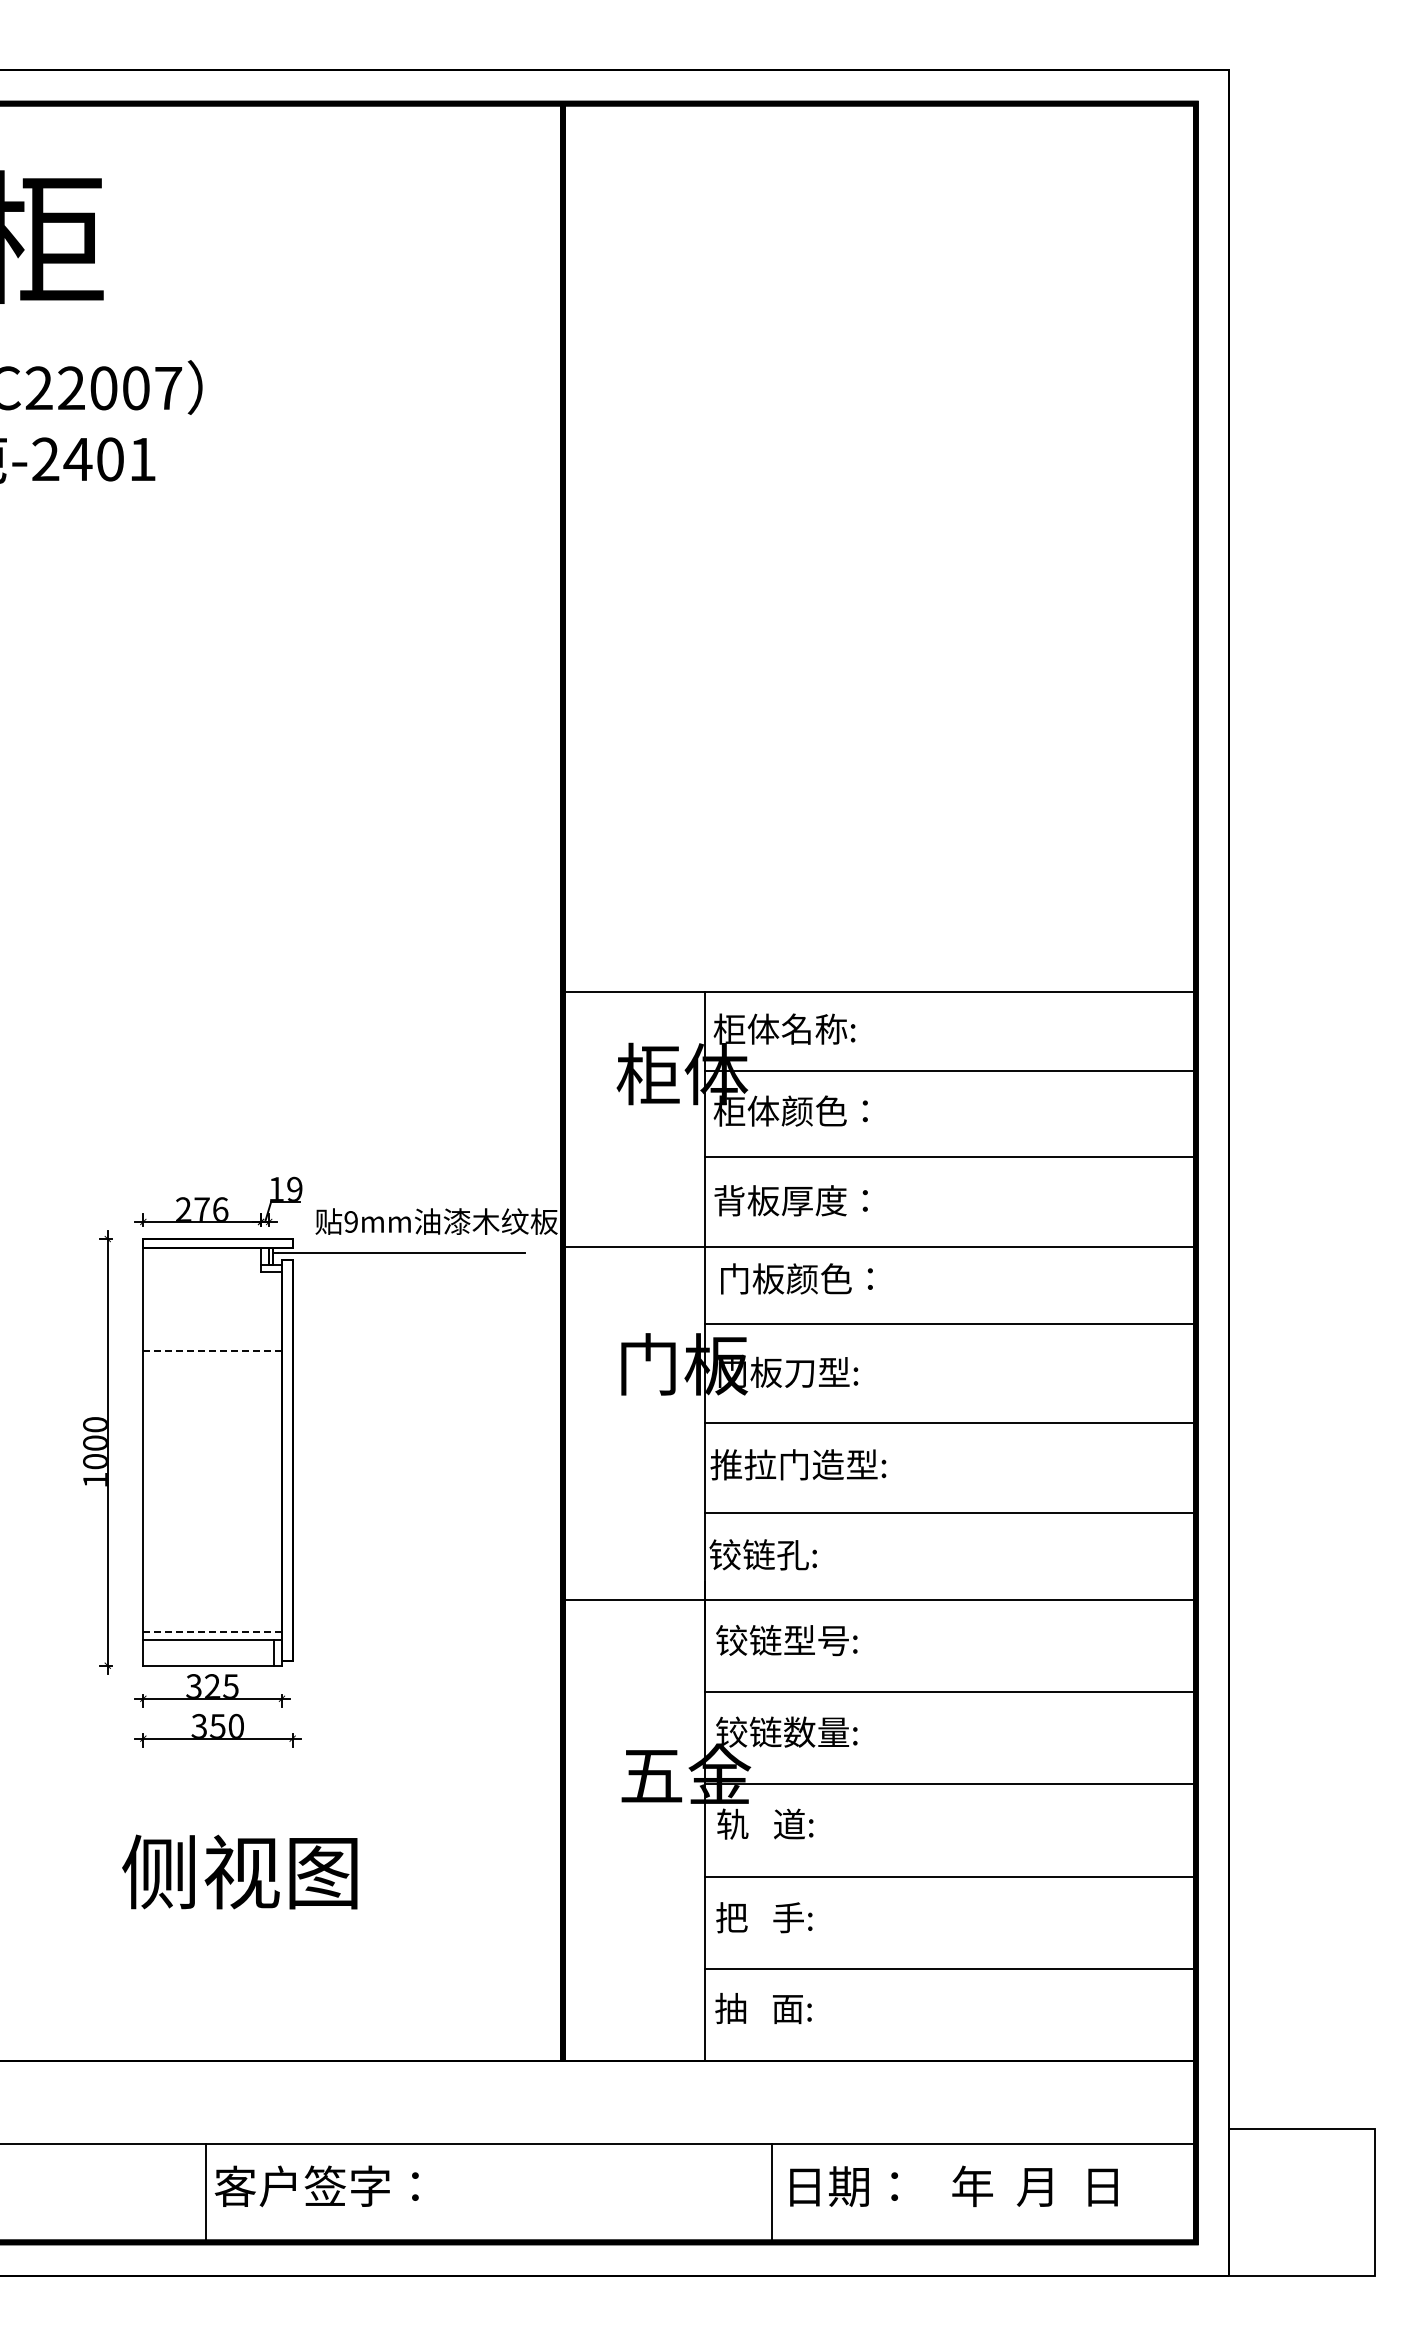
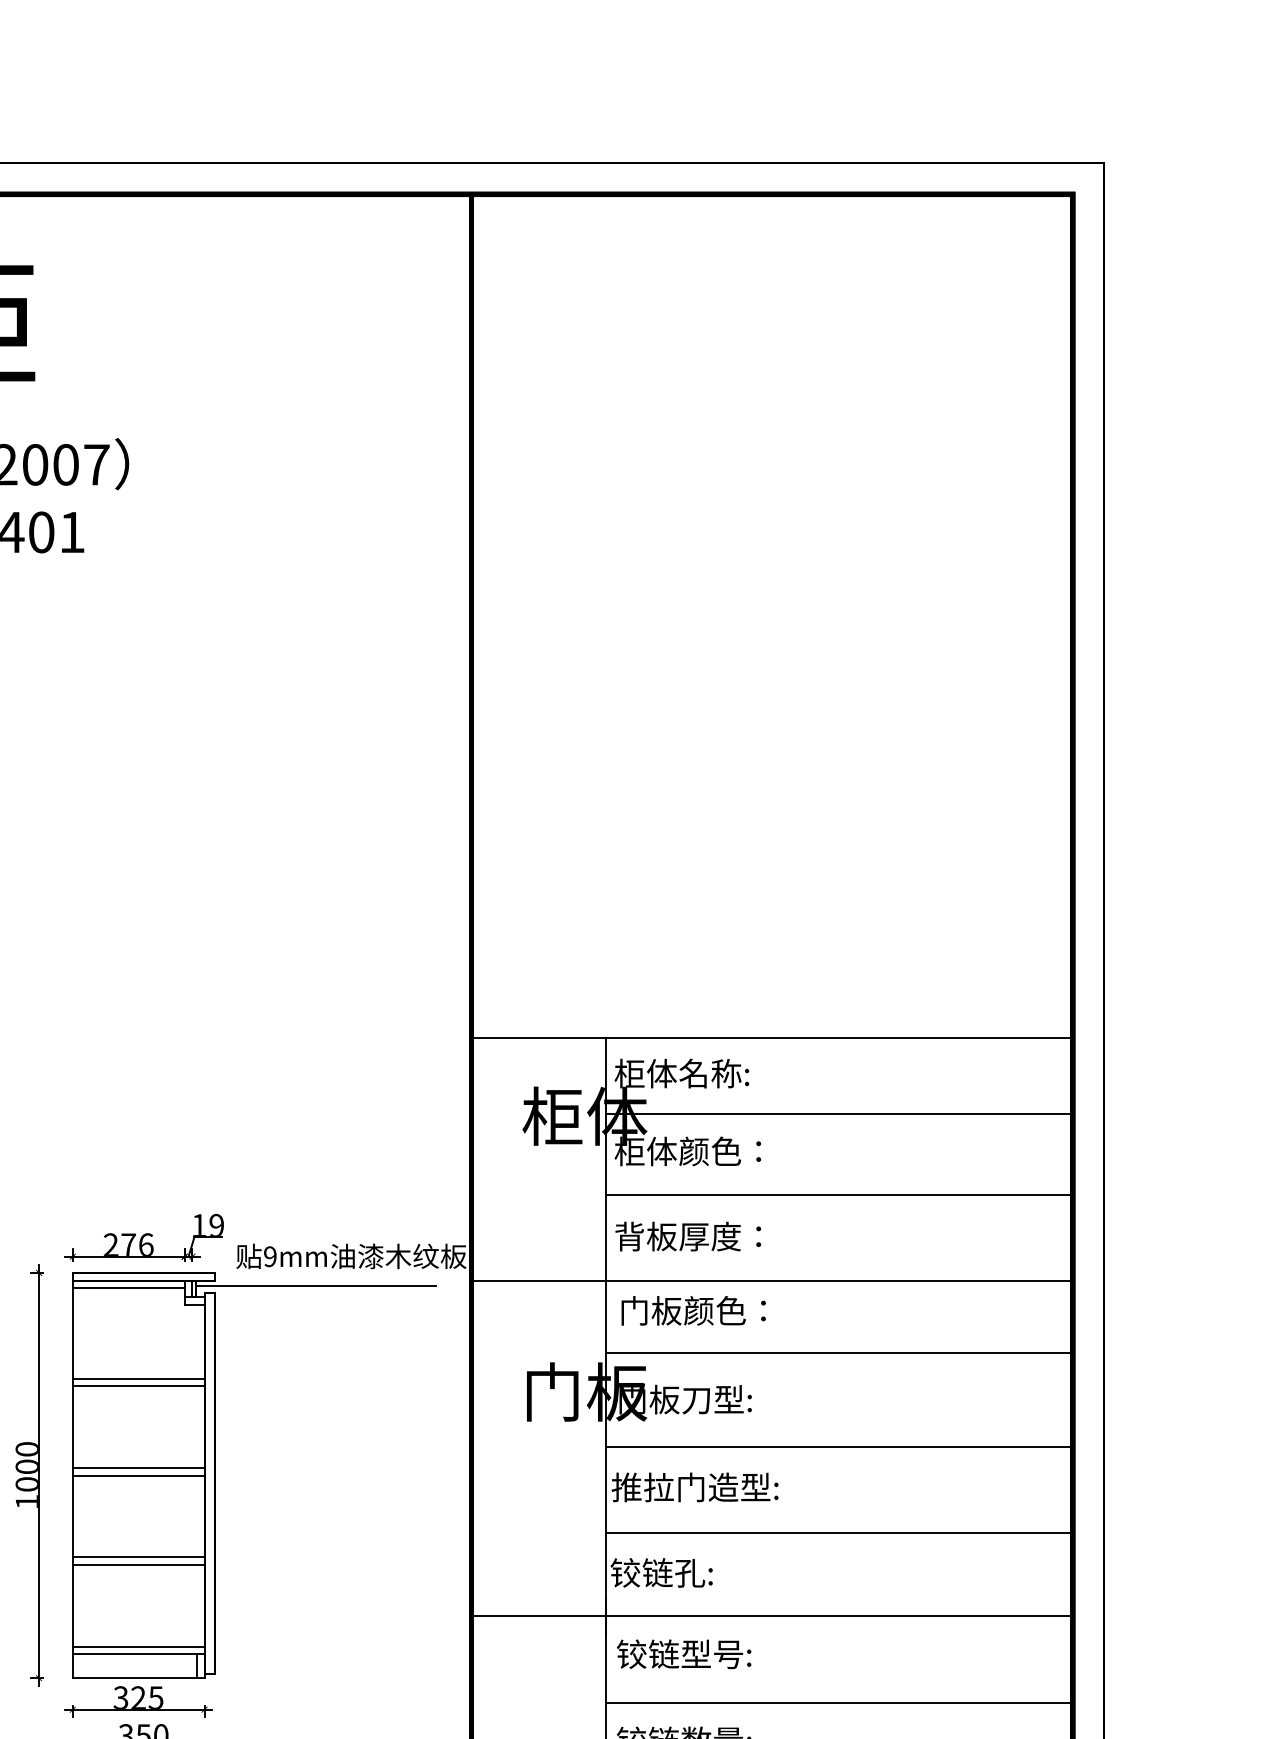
line: (202, 1255) -> (129, 1288), added
line: (212, 1350) -> (138, 1378), dashed -> solid
line: (212, 1358) -> (138, 1386), added
line: (212, 1444) -> (138, 1468), added
line: (212, 1452) -> (138, 1475), added
line: (212, 1538) -> (138, 1557), added
line: (212, 1546) -> (138, 1565), added
line: (212, 1632) -> (138, 1646), dashed -> solid

